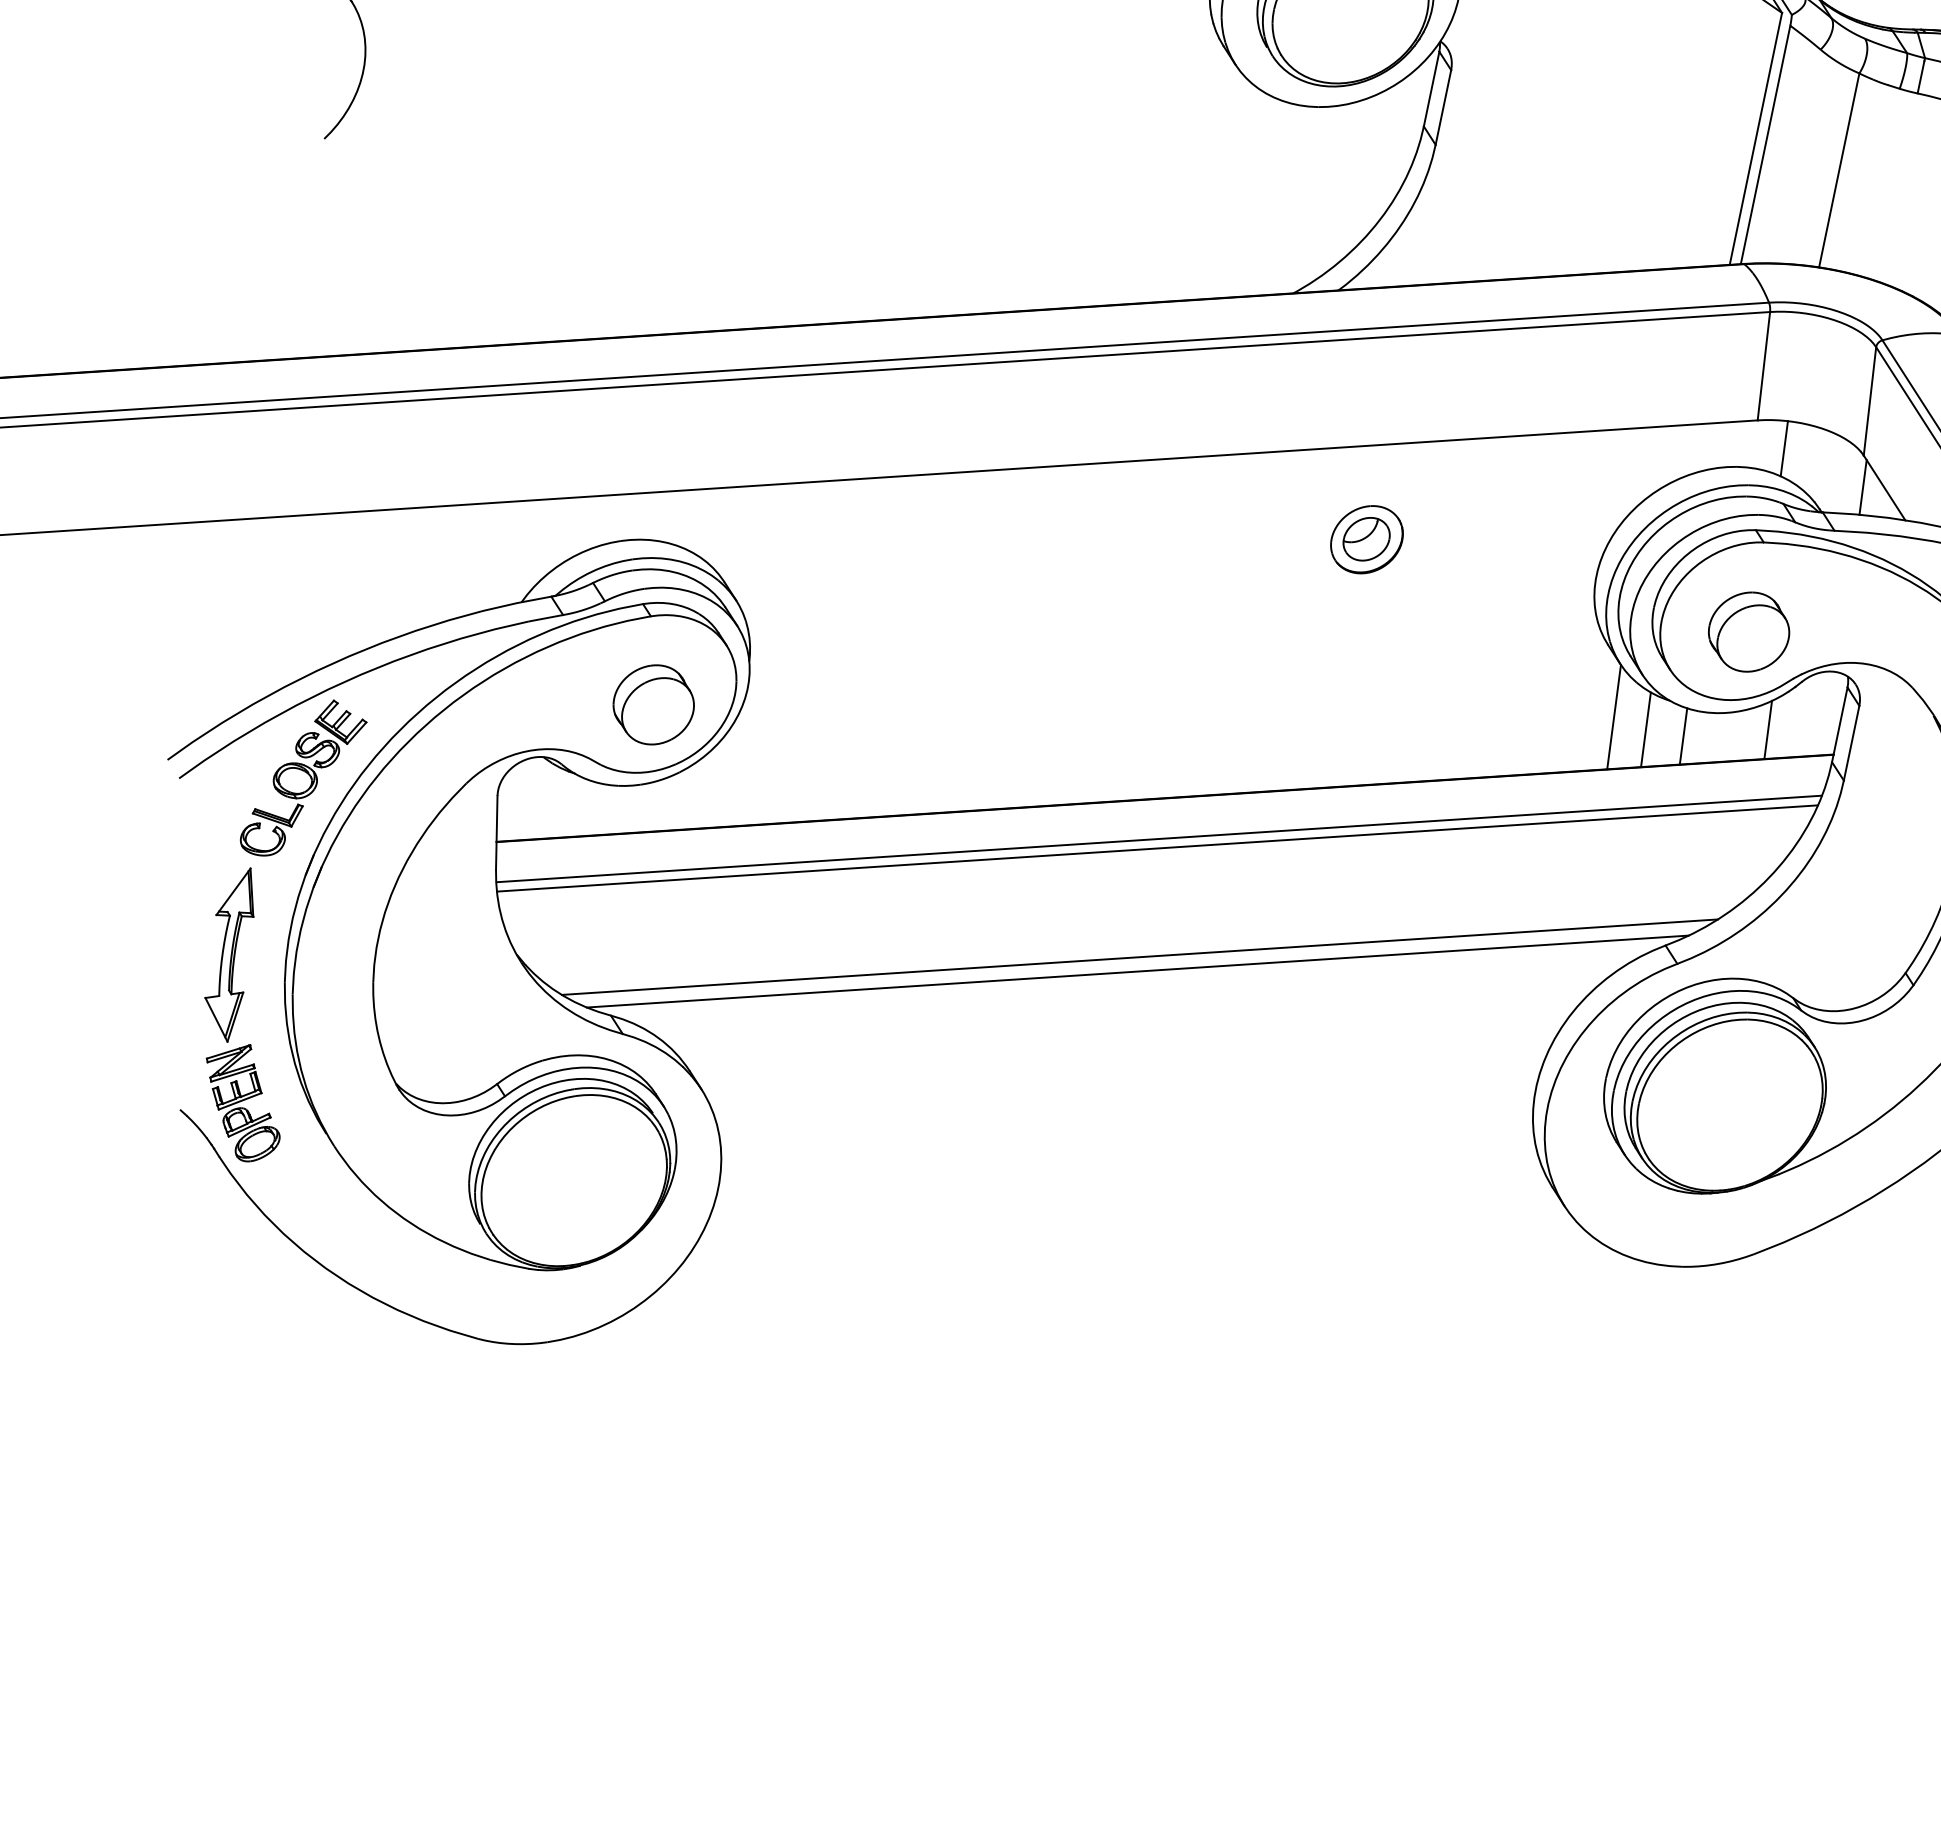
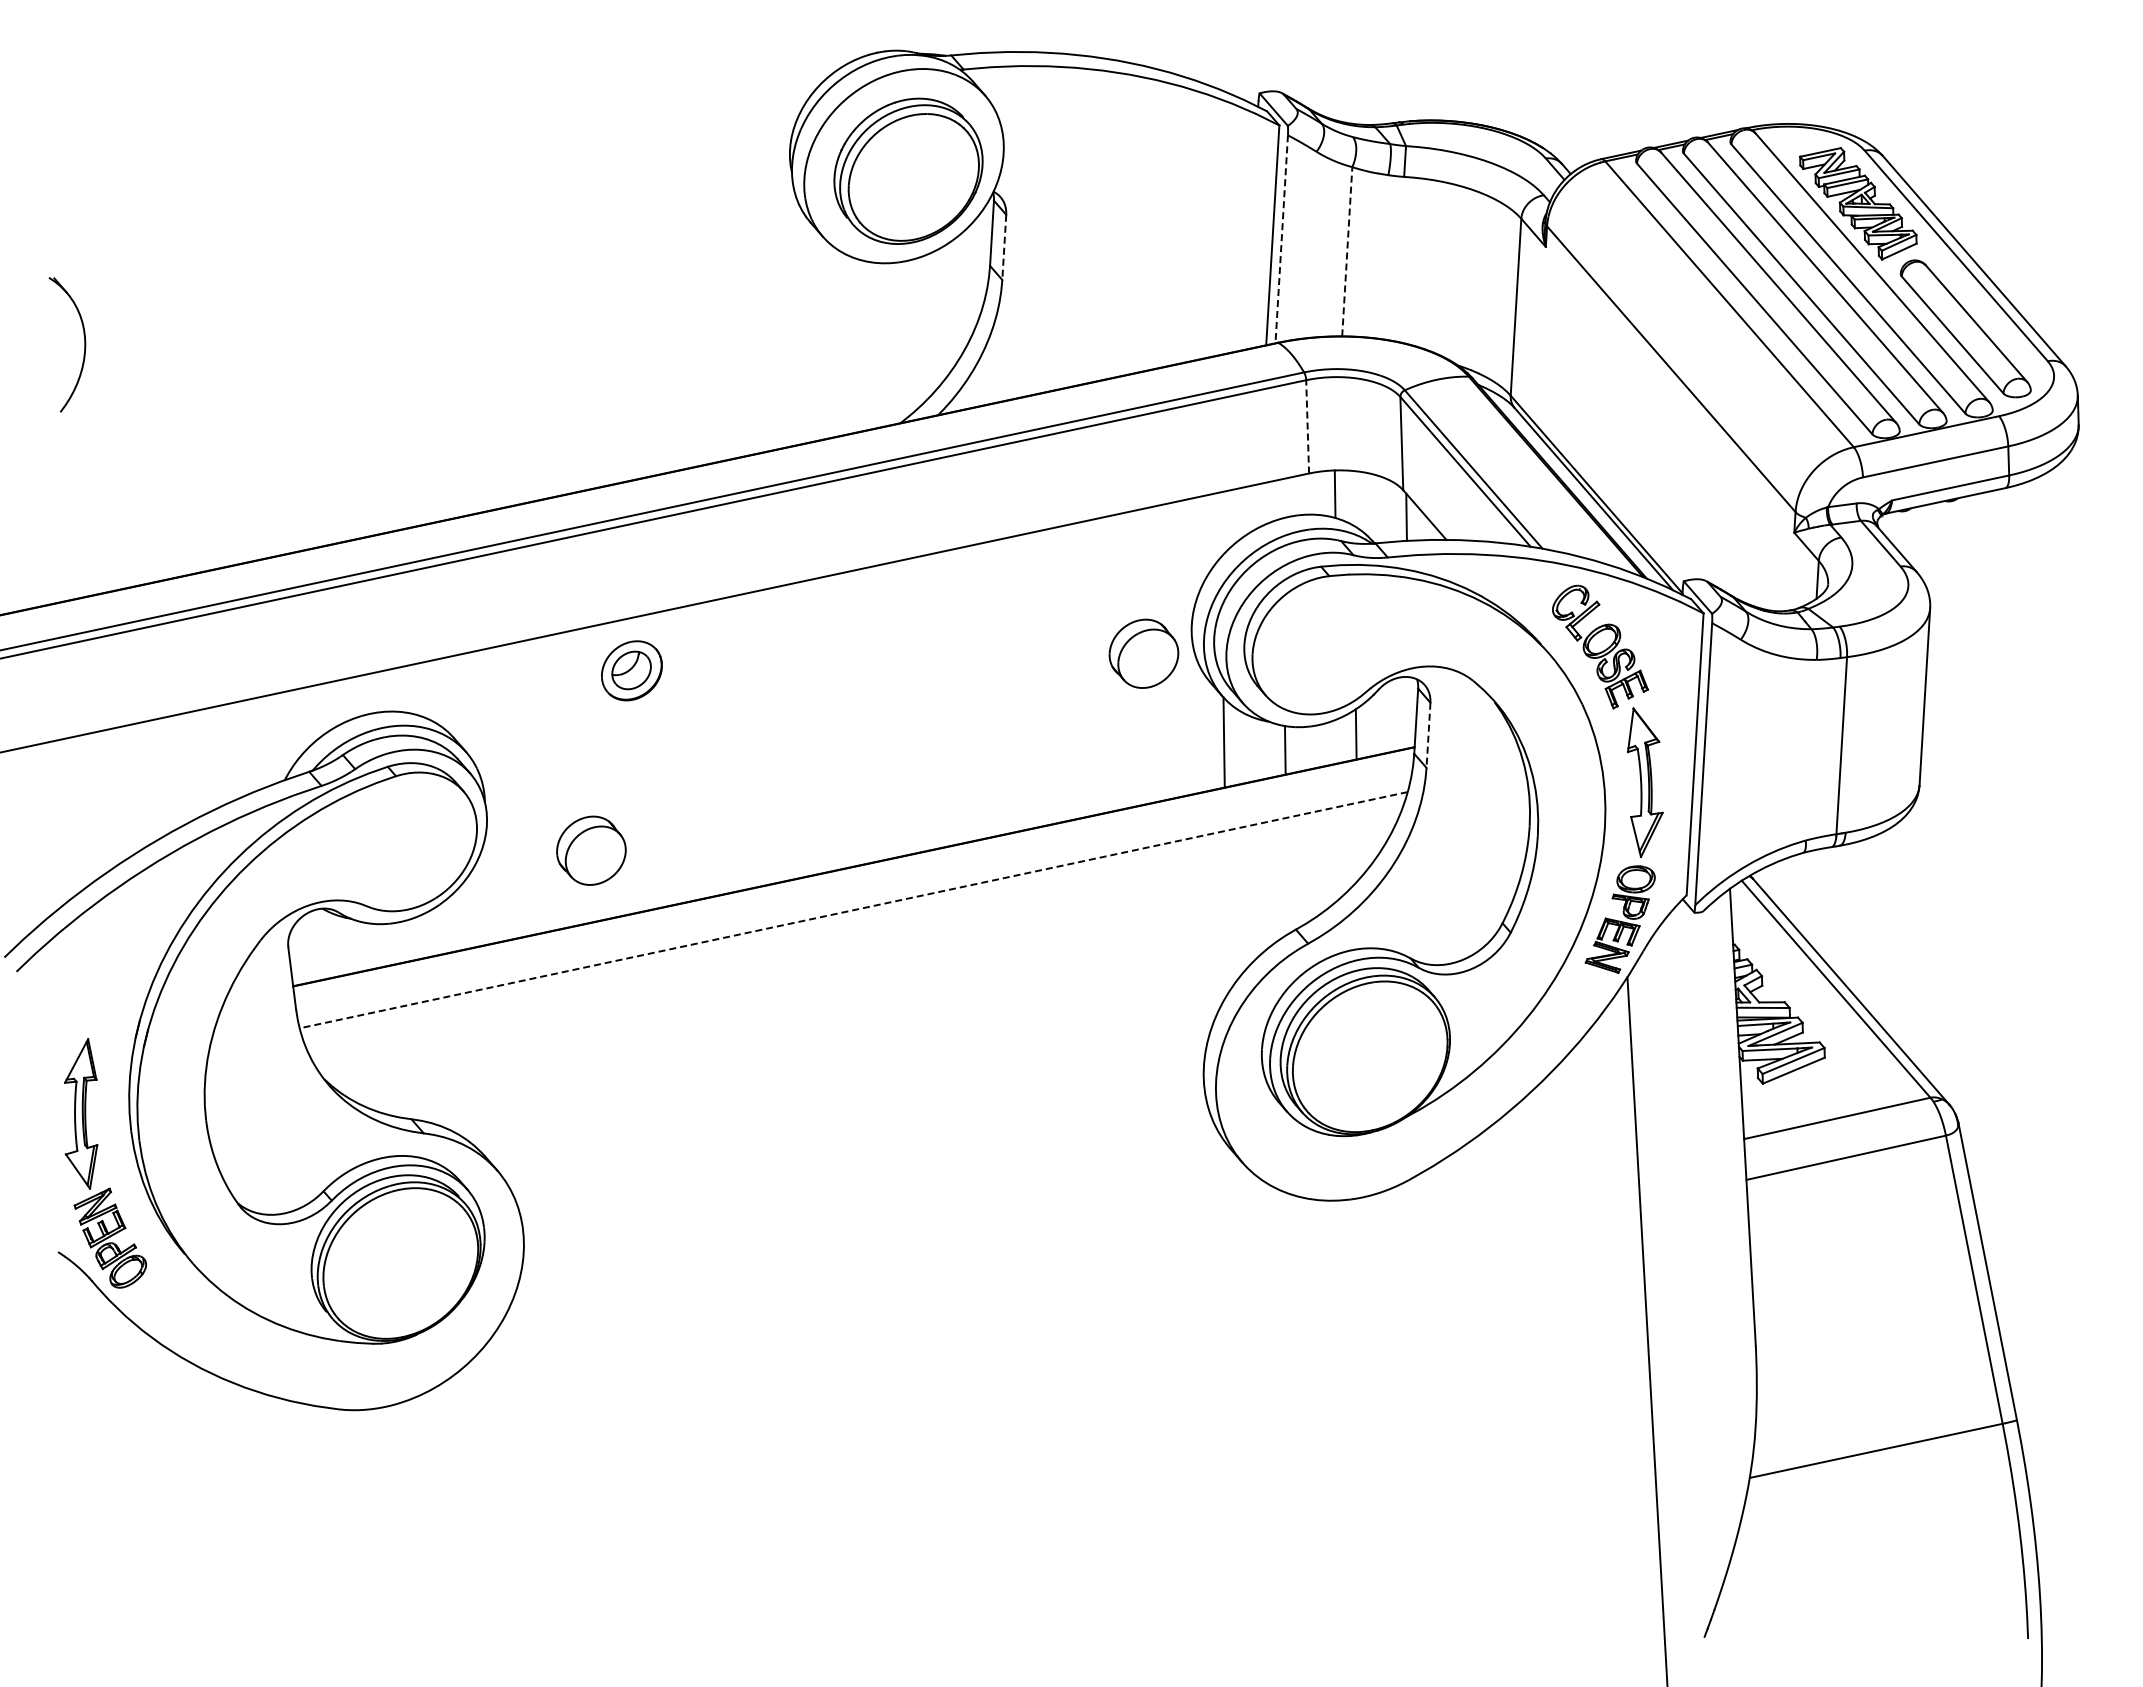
line: (1443, 107) -> (1004, 247), solid -> dashed
line: (1765, 143) -> (1281, 238), solid -> dashed
line: (1839, 170) -> (1347, 251), solid -> dashed
line: (1763, 365) -> (1307, 426), solid -> dashed
part: (1366, 539) -> (631, 670), moved
part: (1748, 631) -> (1143, 653), moved
part: (653, 704) -> (591, 850), moved
line: (1645, 729) -> (1252, 749), removed
line: (1851, 743) -> (1428, 735), solid -> dashed
part: (304, 778) -> (122, 956), removed
line: (1158, 838) -> (853, 901), removed
line: (1157, 848) -> (853, 910), solid -> dashed
line: (1140, 957) -> (852, 1004), removed
line: (1138, 971) -> (852, 1016), removed

